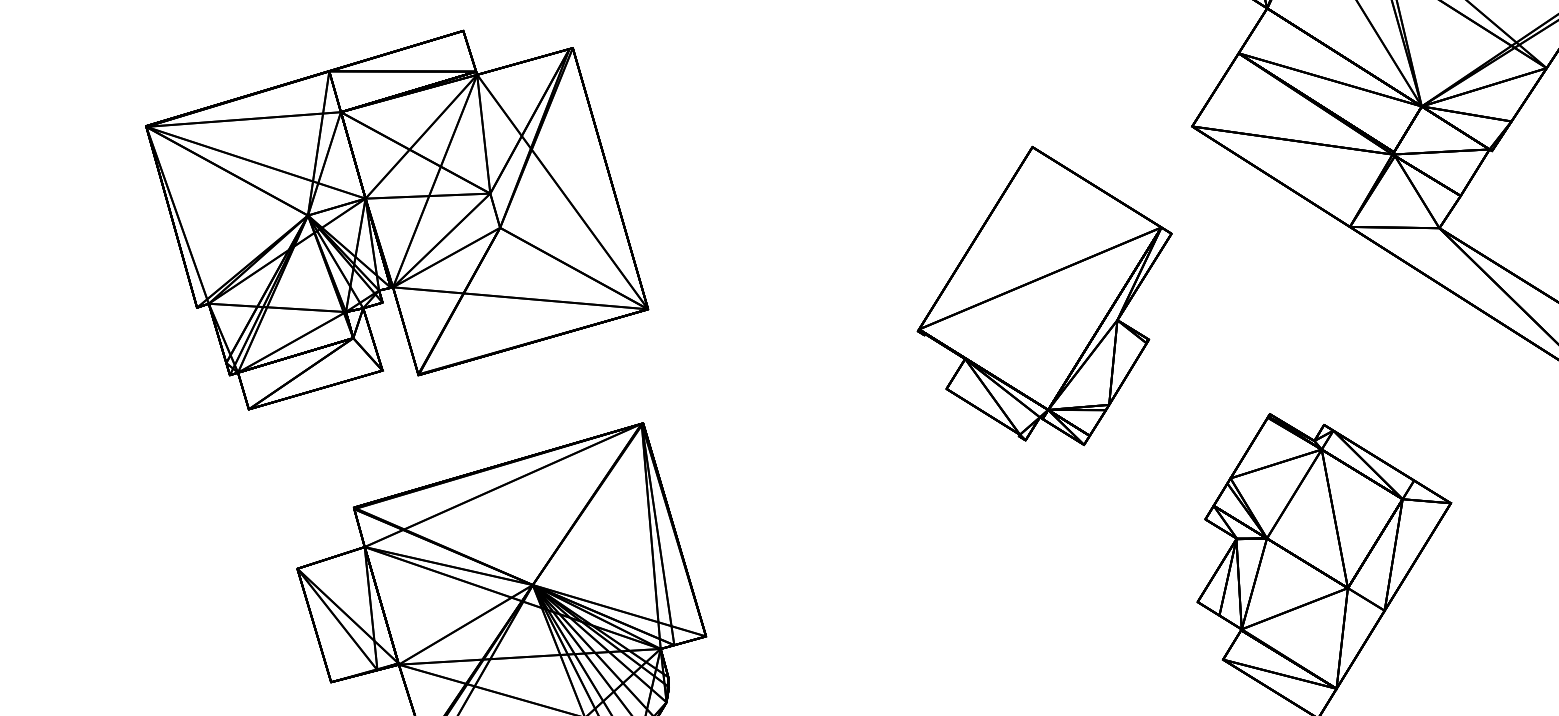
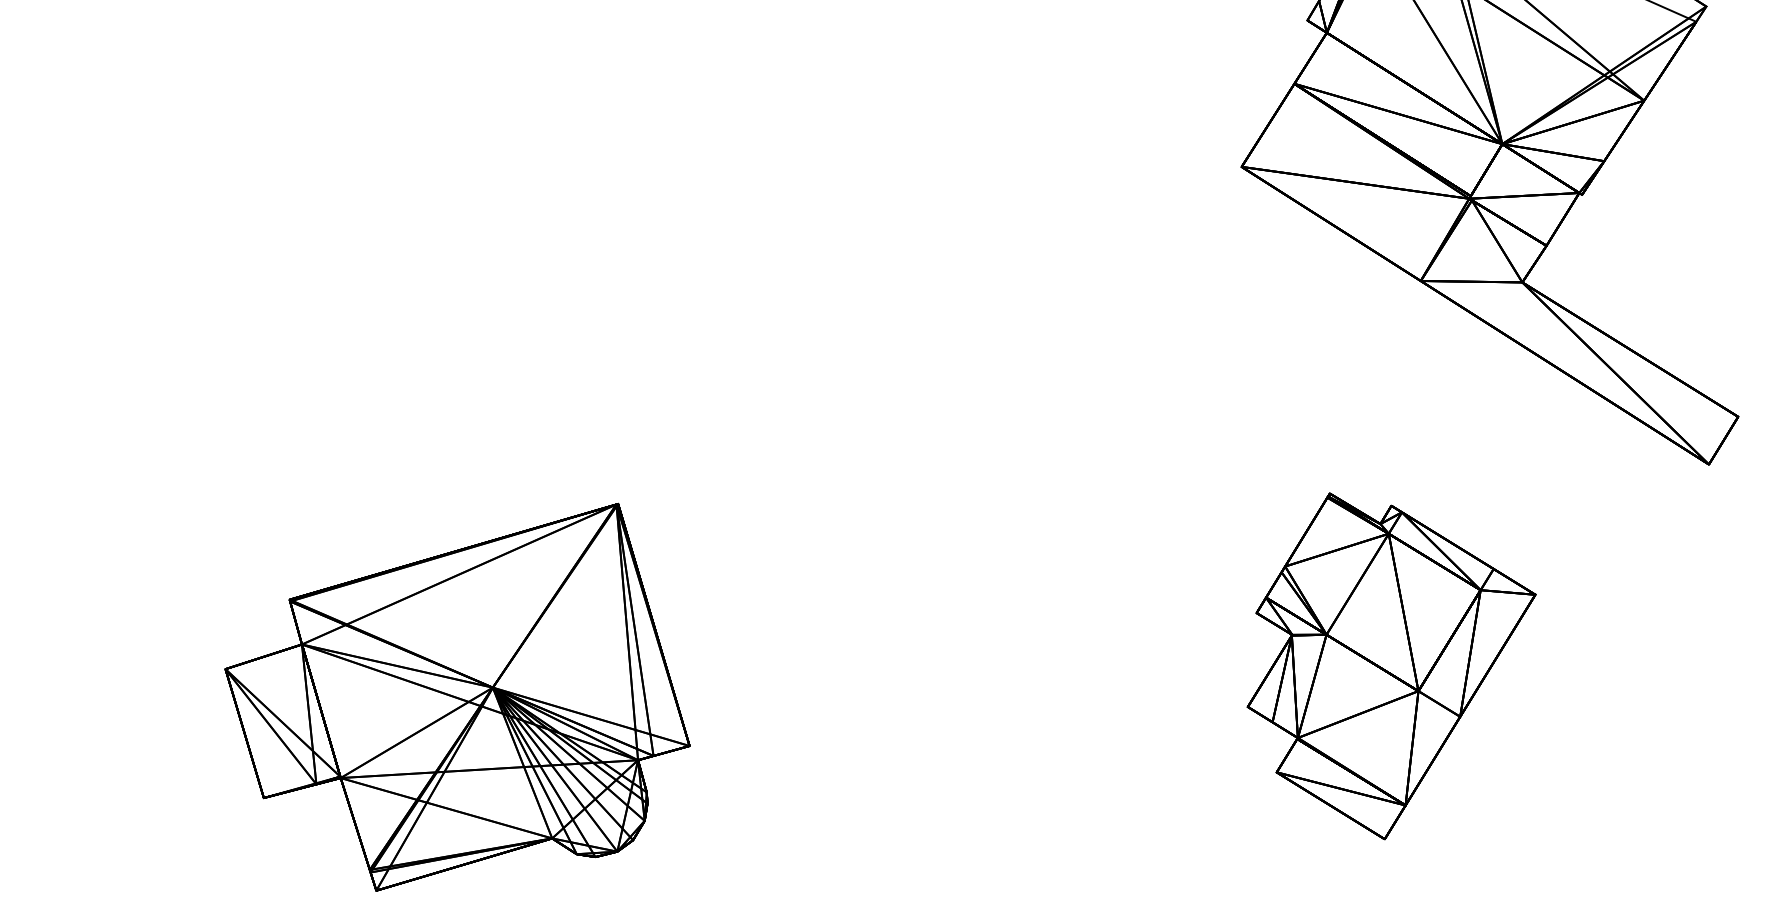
part: (396, 220) -> (338, 273), removed
part: (1045, 296) -> (1074, 359), removed

